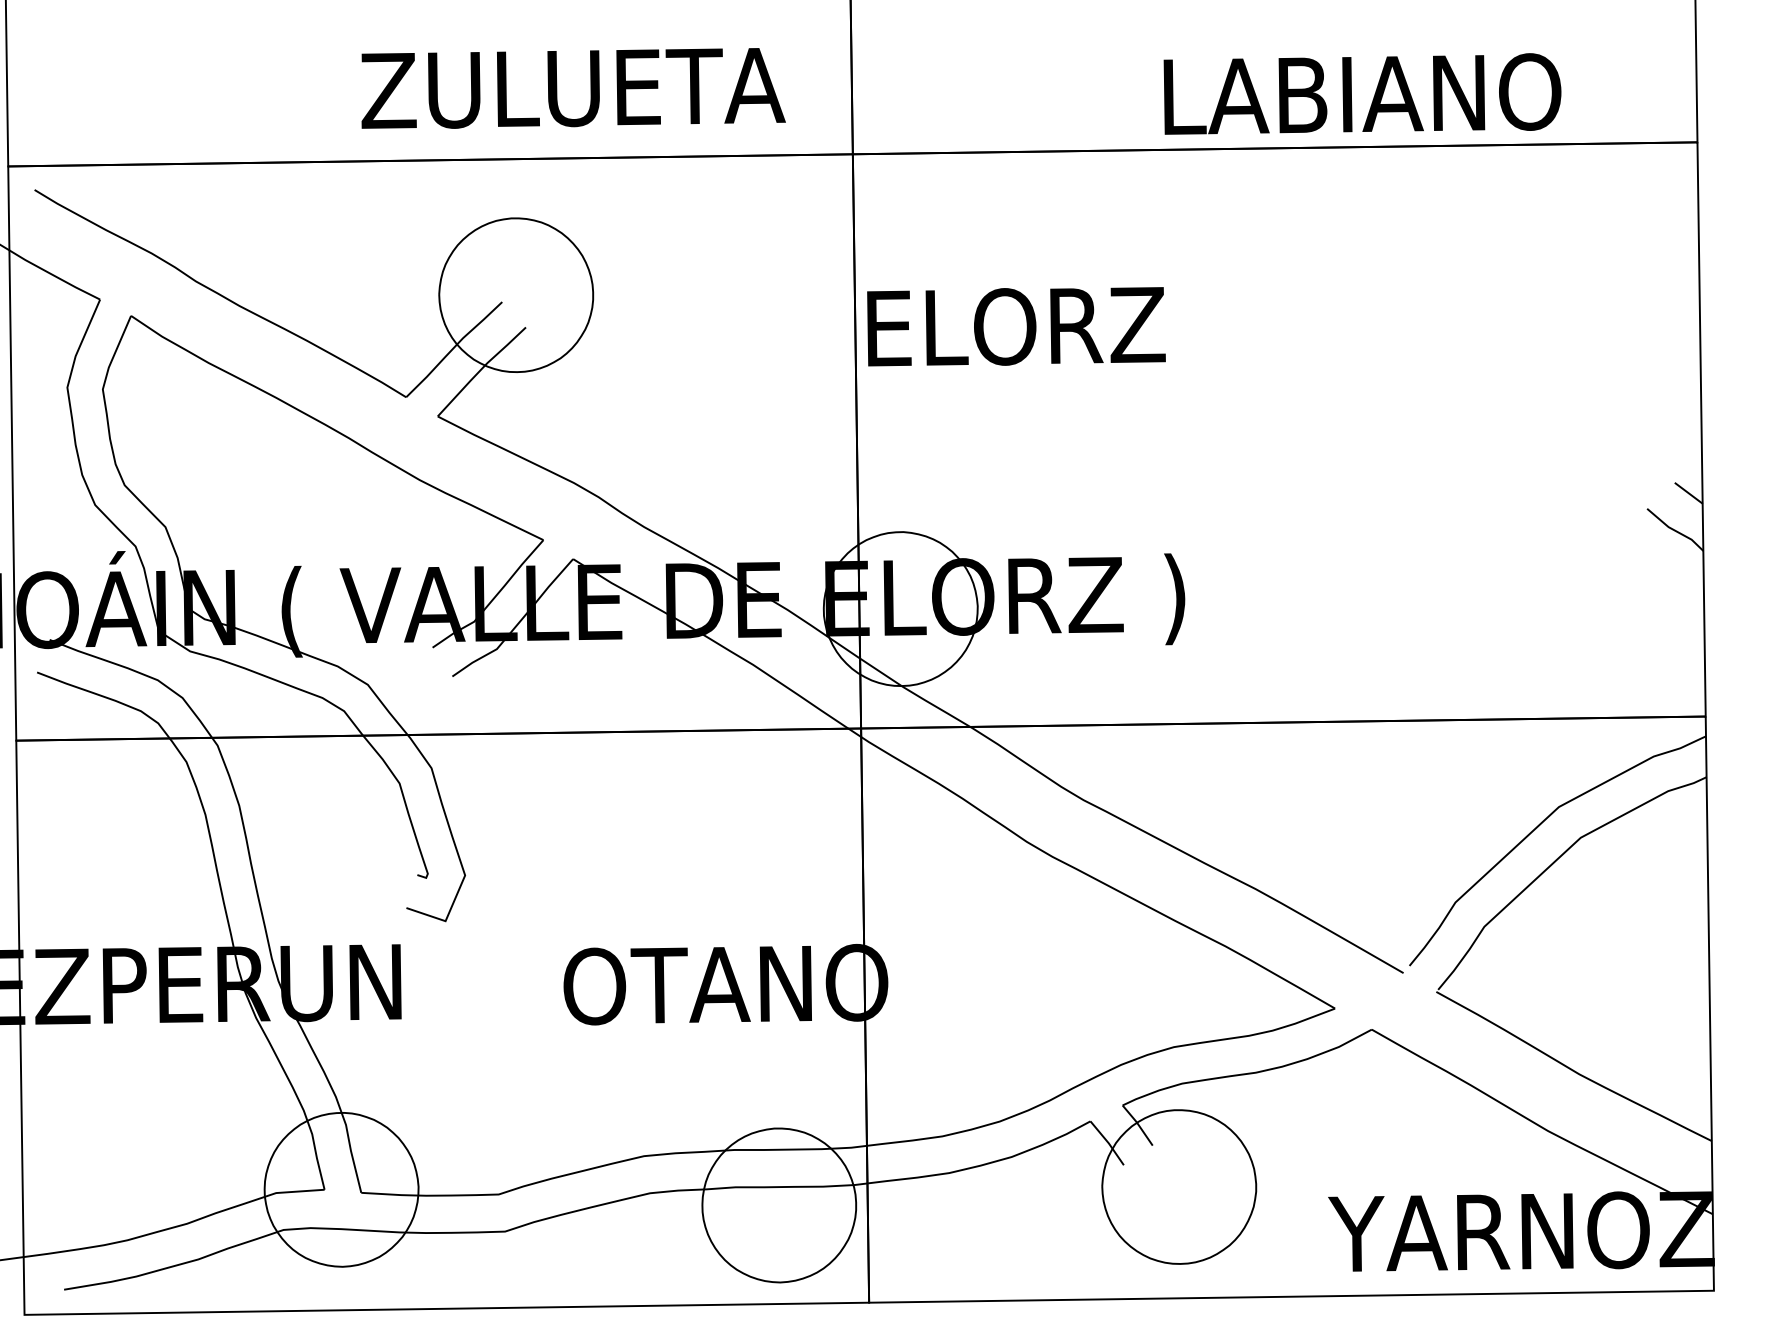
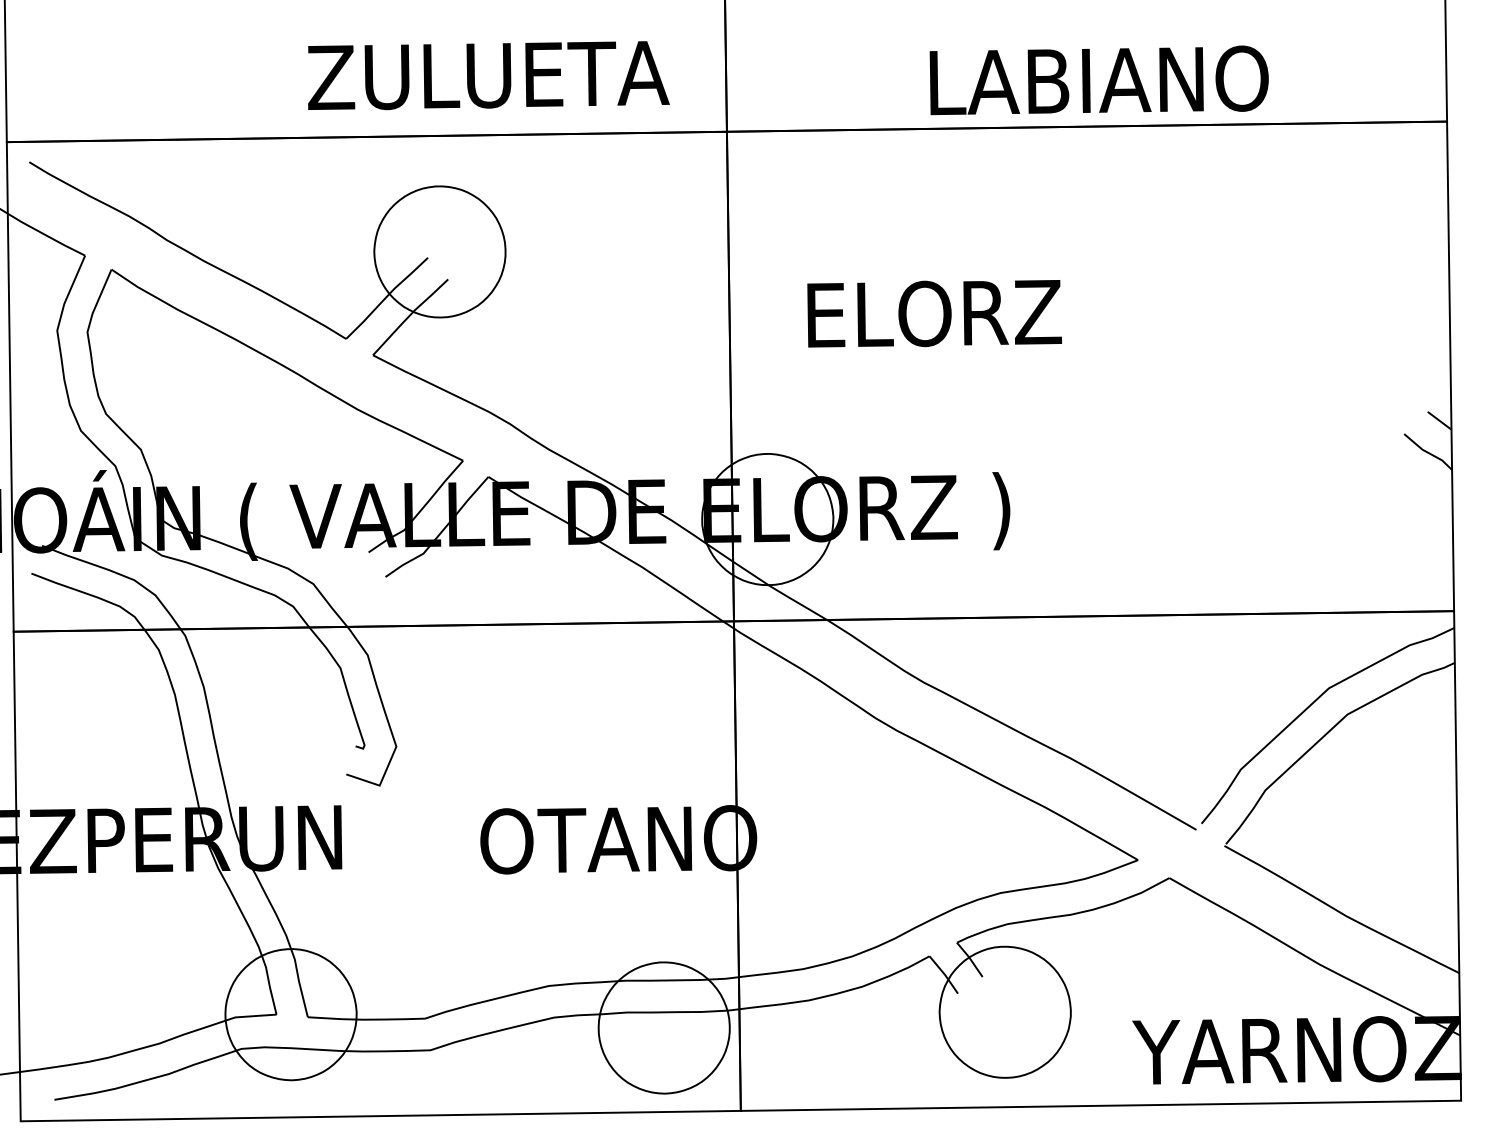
text: (1362, 93) -> (1099, 79), moved
text: (1016, 326) -> (934, 313), moved

